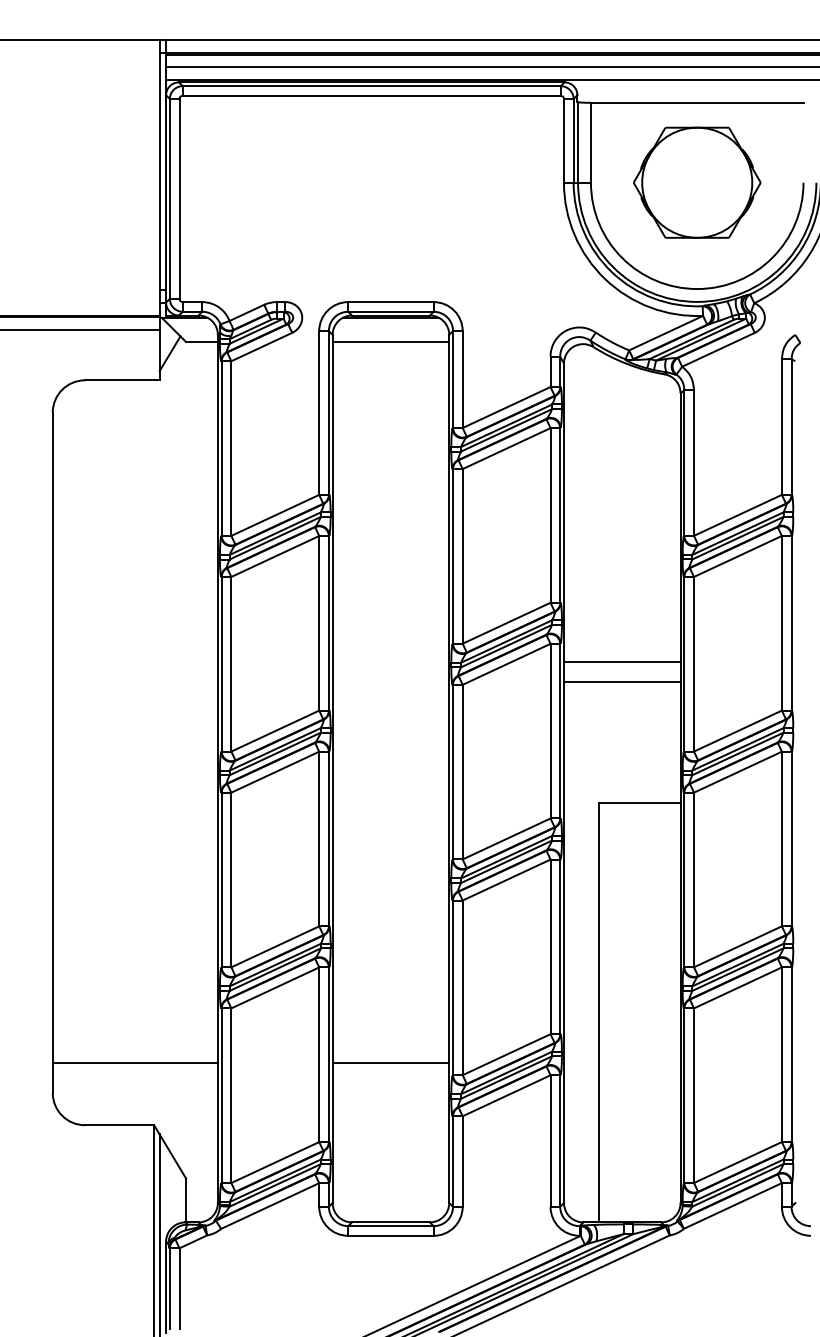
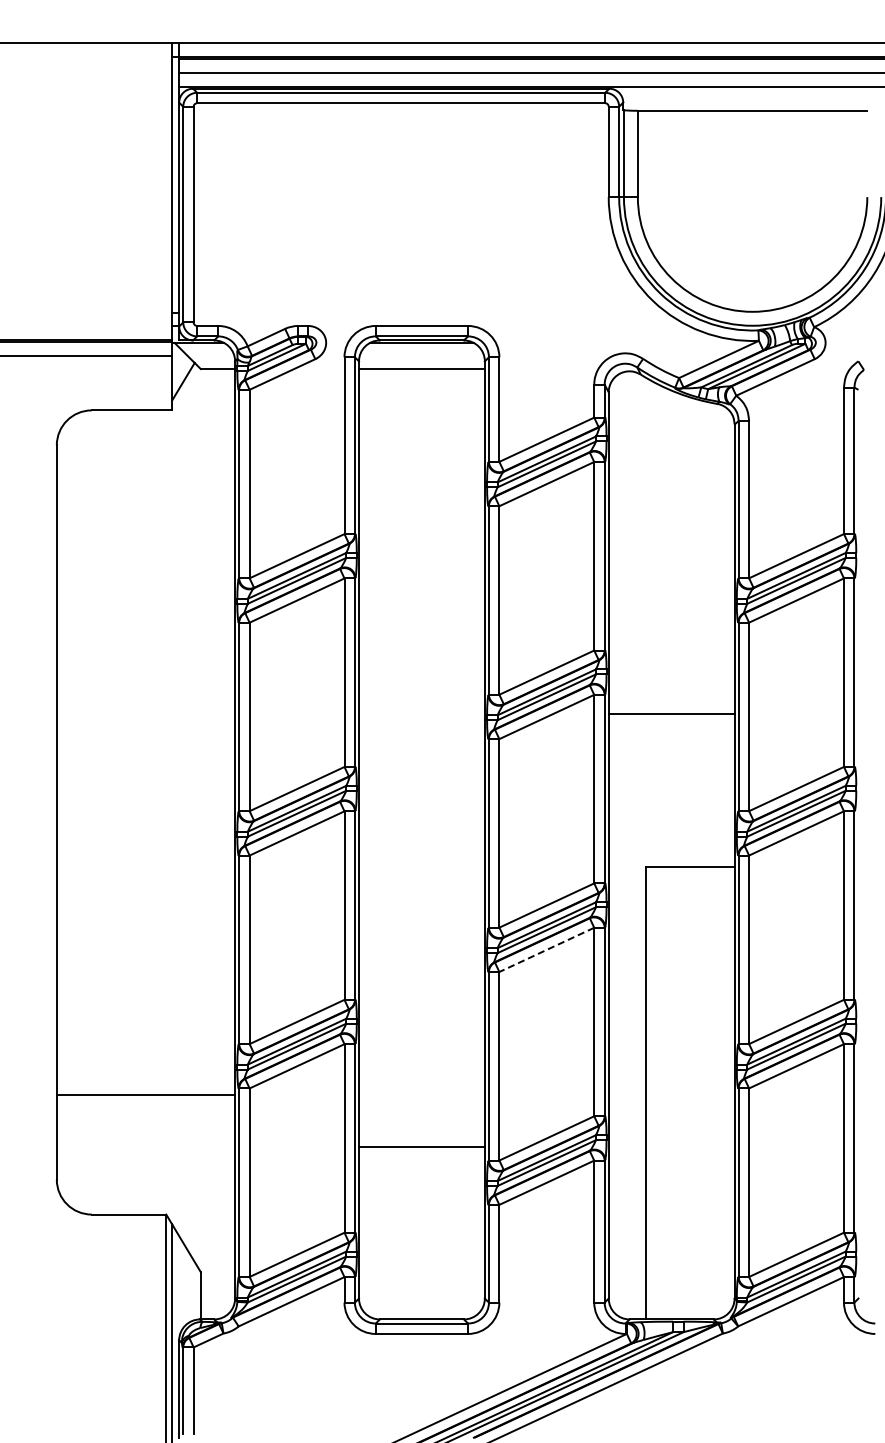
part: (697, 182) -> (752, 196), removed
line: (622, 681) -> (671, 735), removed
line: (506, 880) -> (546, 950), solid -> dashed
line: (134, 1063) -> (145, 1095), moved

